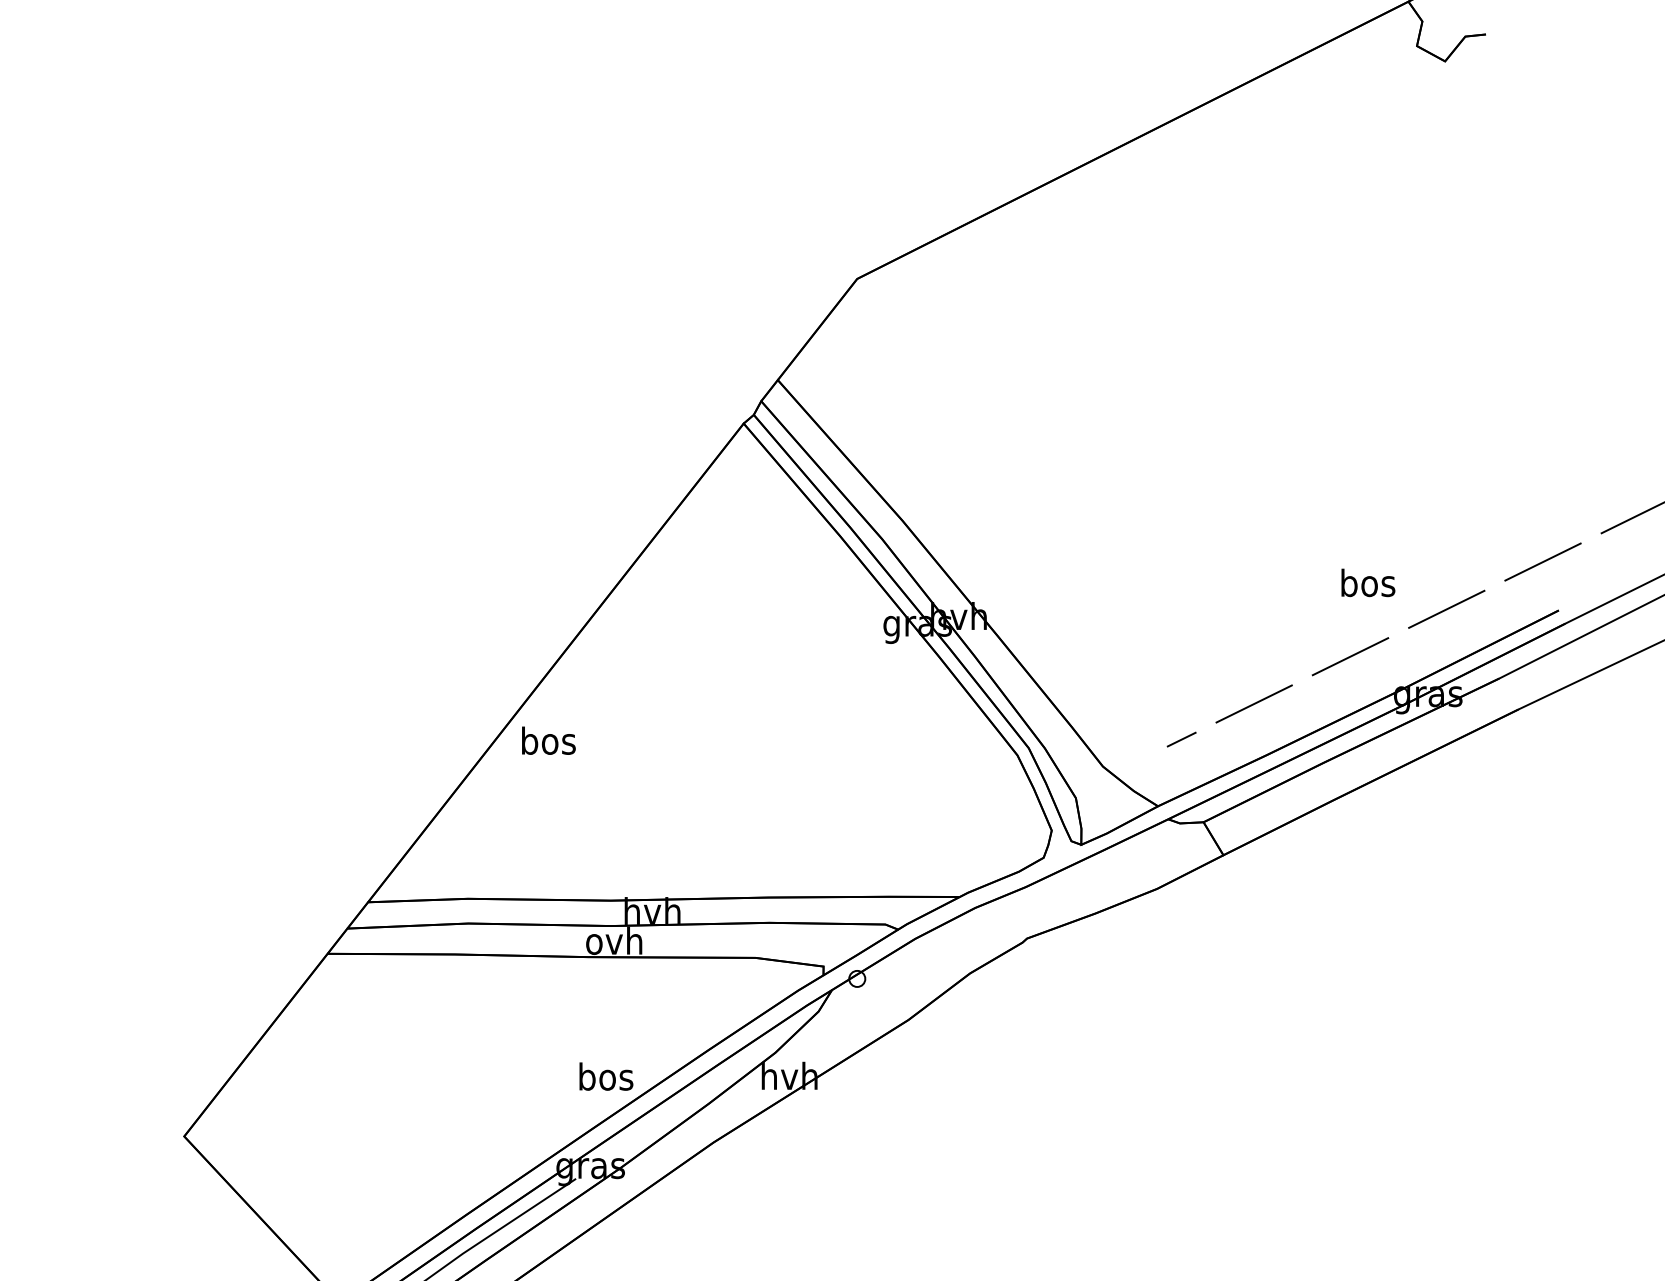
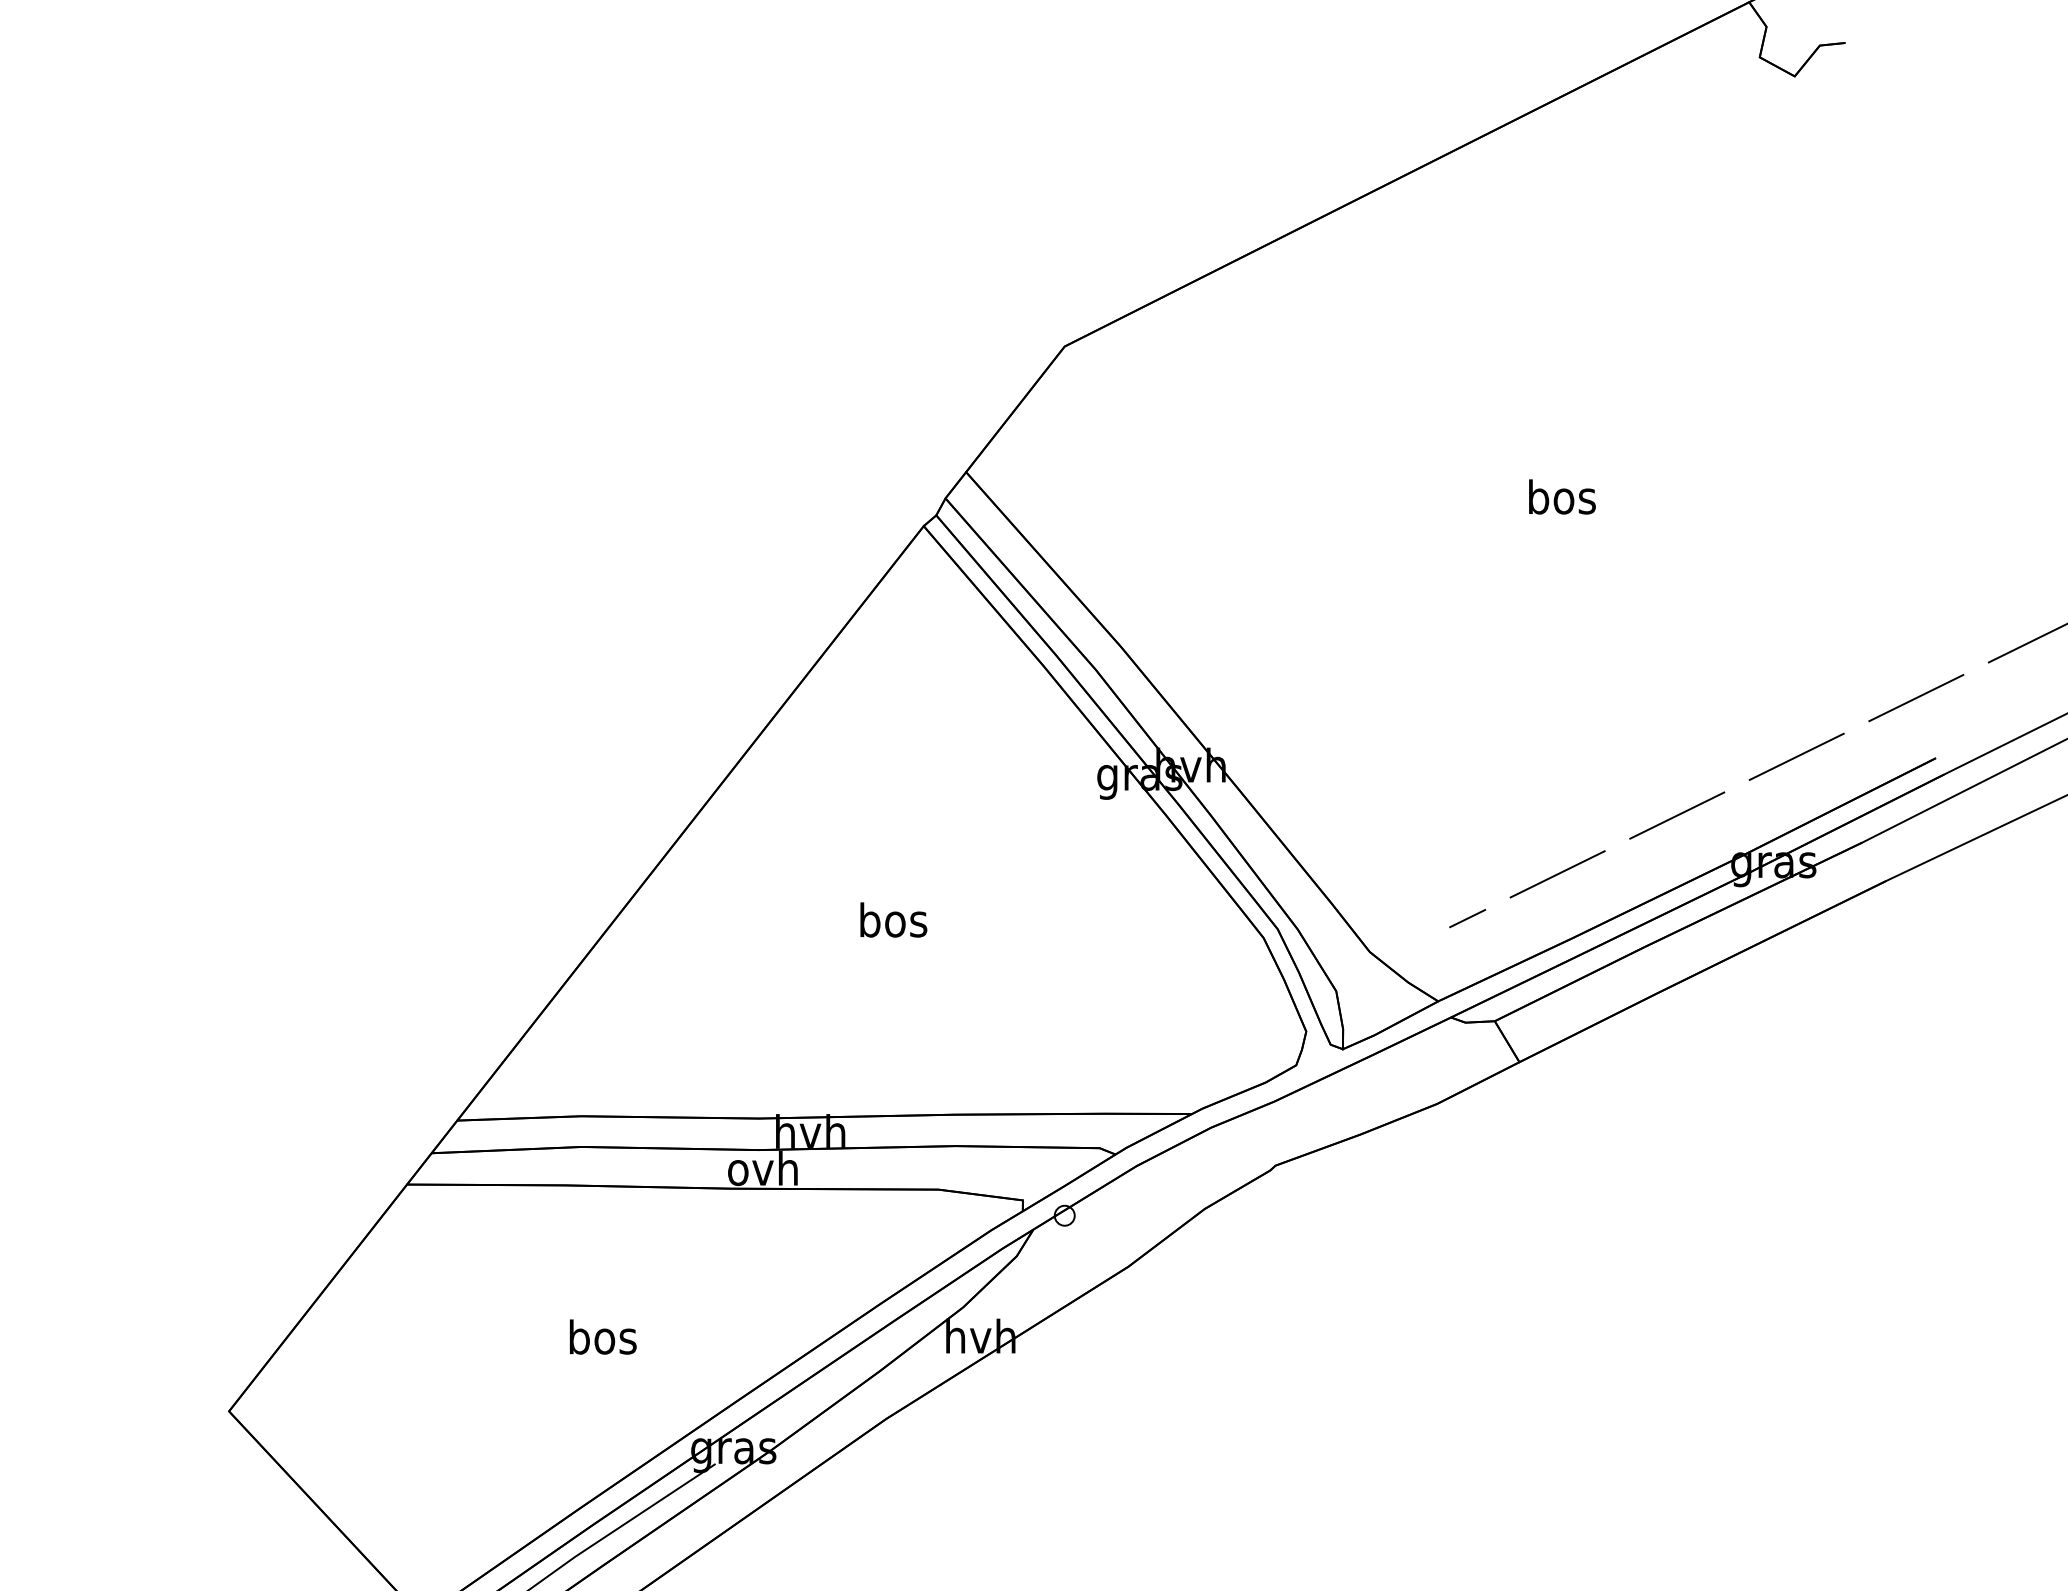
text: (1368, 582) -> (1562, 496), moved
text: (548, 740) -> (893, 919), moved
text: (606, 1076) -> (603, 1336), moved

